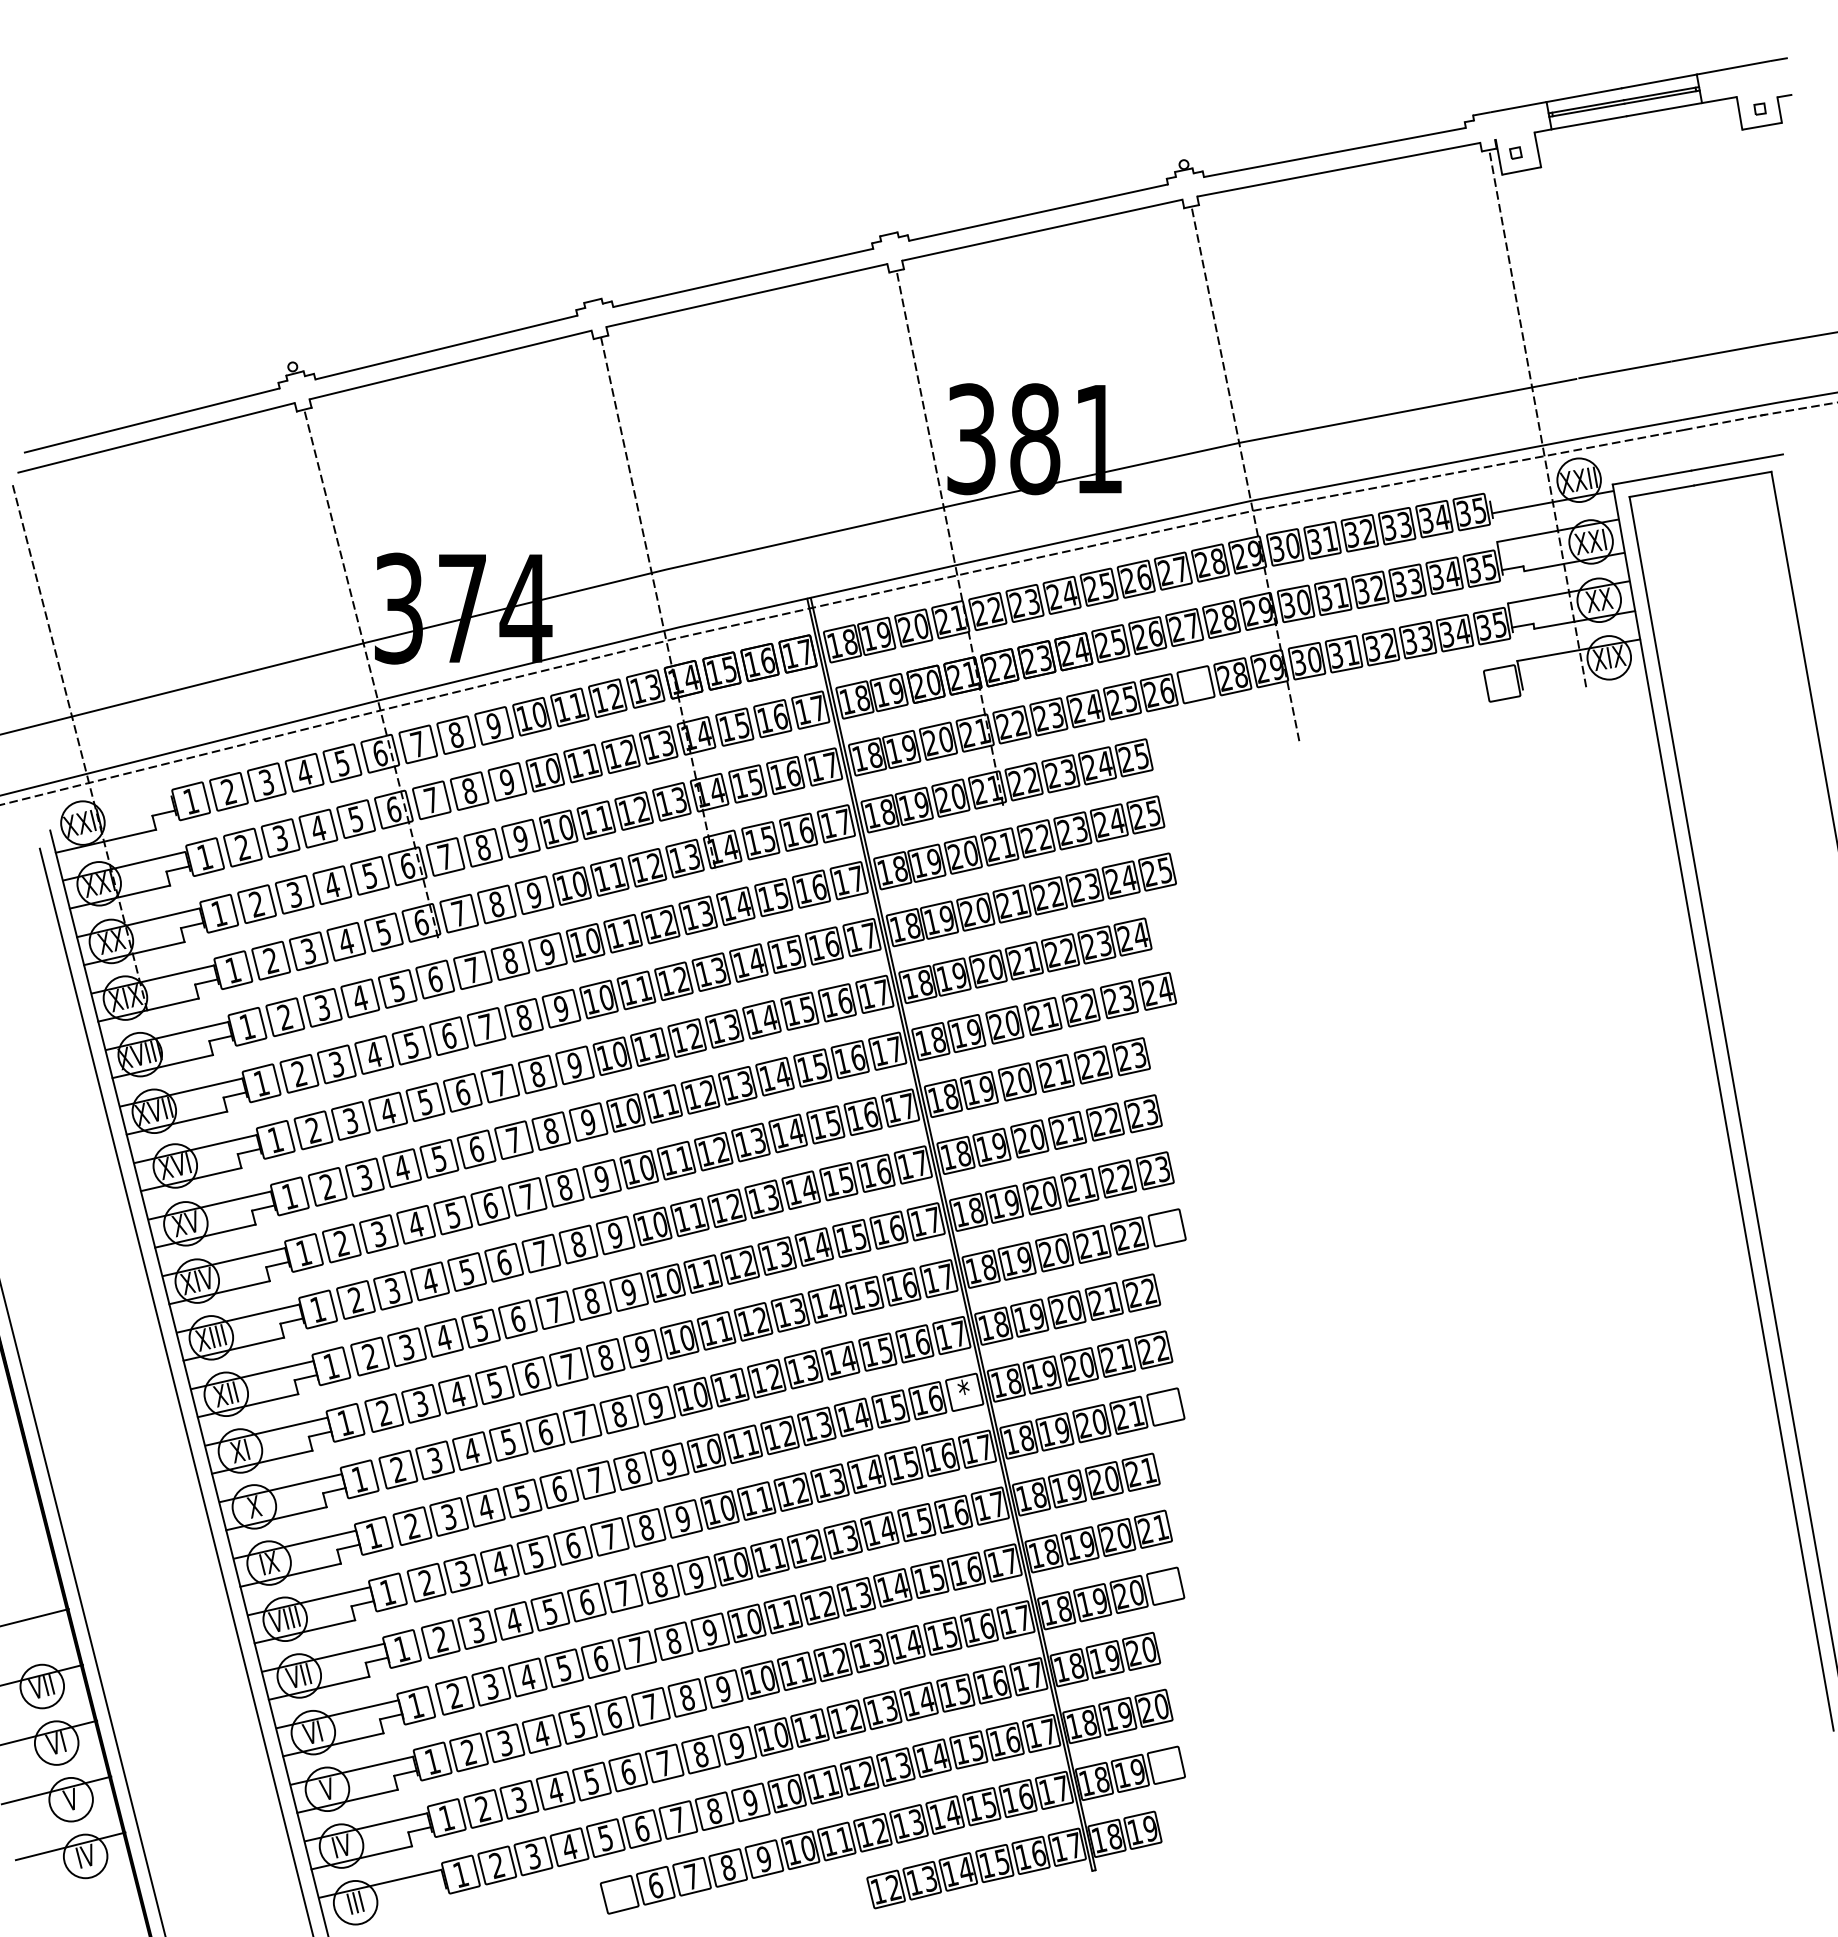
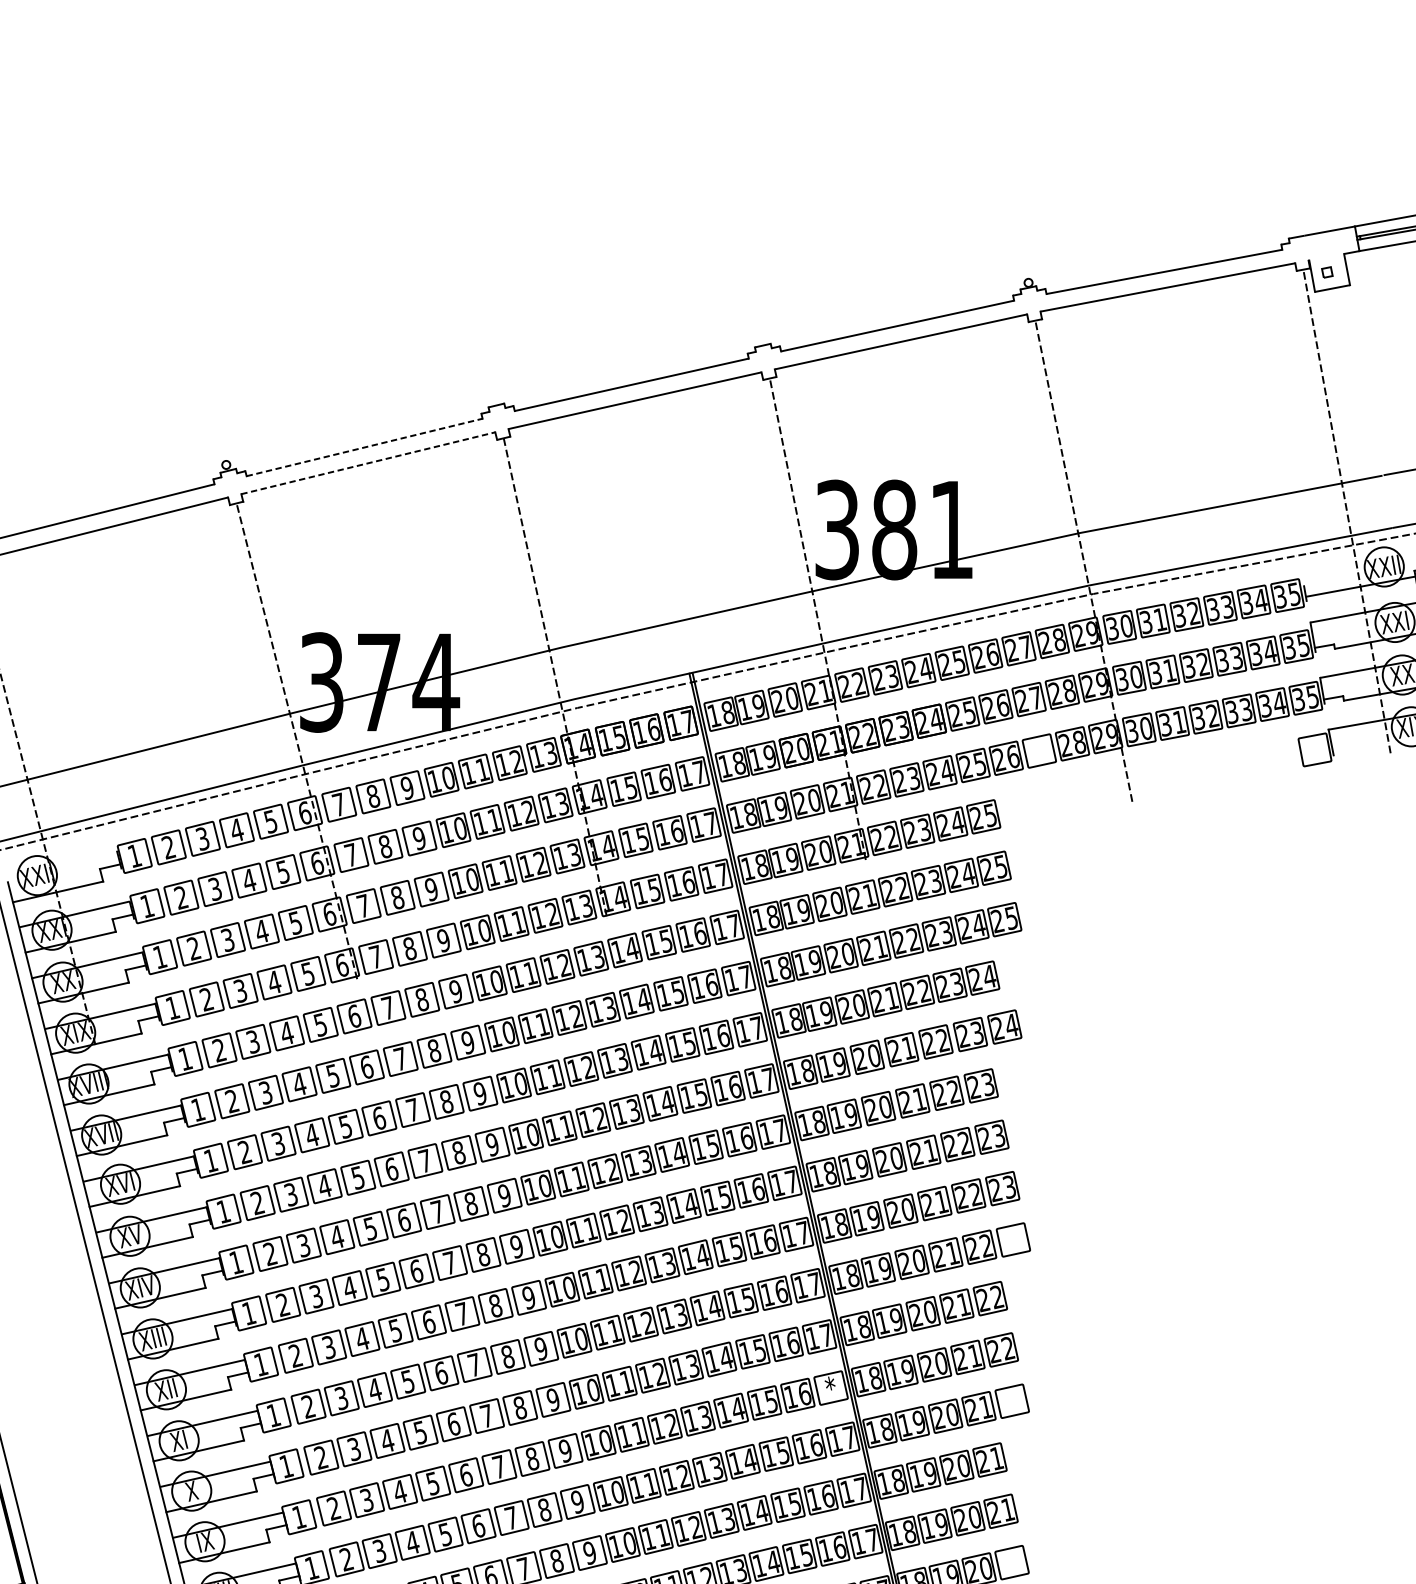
line: (446, 347) -> (364, 447), solid -> dashed
line: (451, 364) -> (369, 462), solid -> dashed

